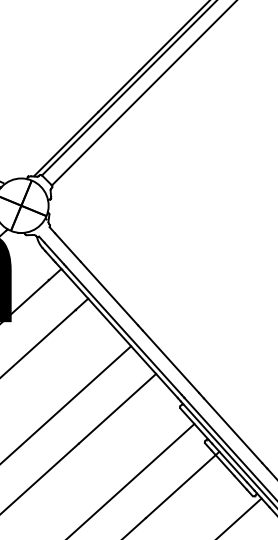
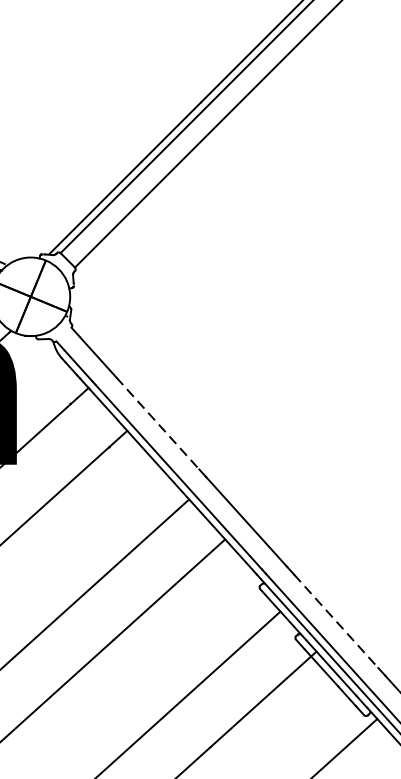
line: (109, 293) -> (157, 423), solid -> dashed
line: (233, 430) -> (336, 620), solid -> dashed

